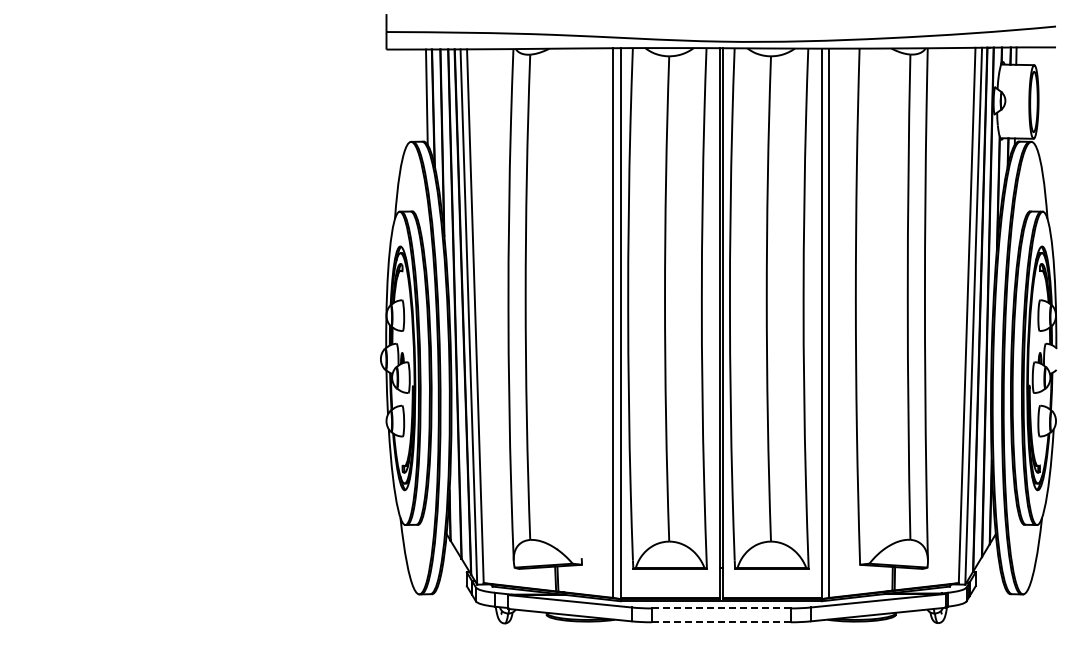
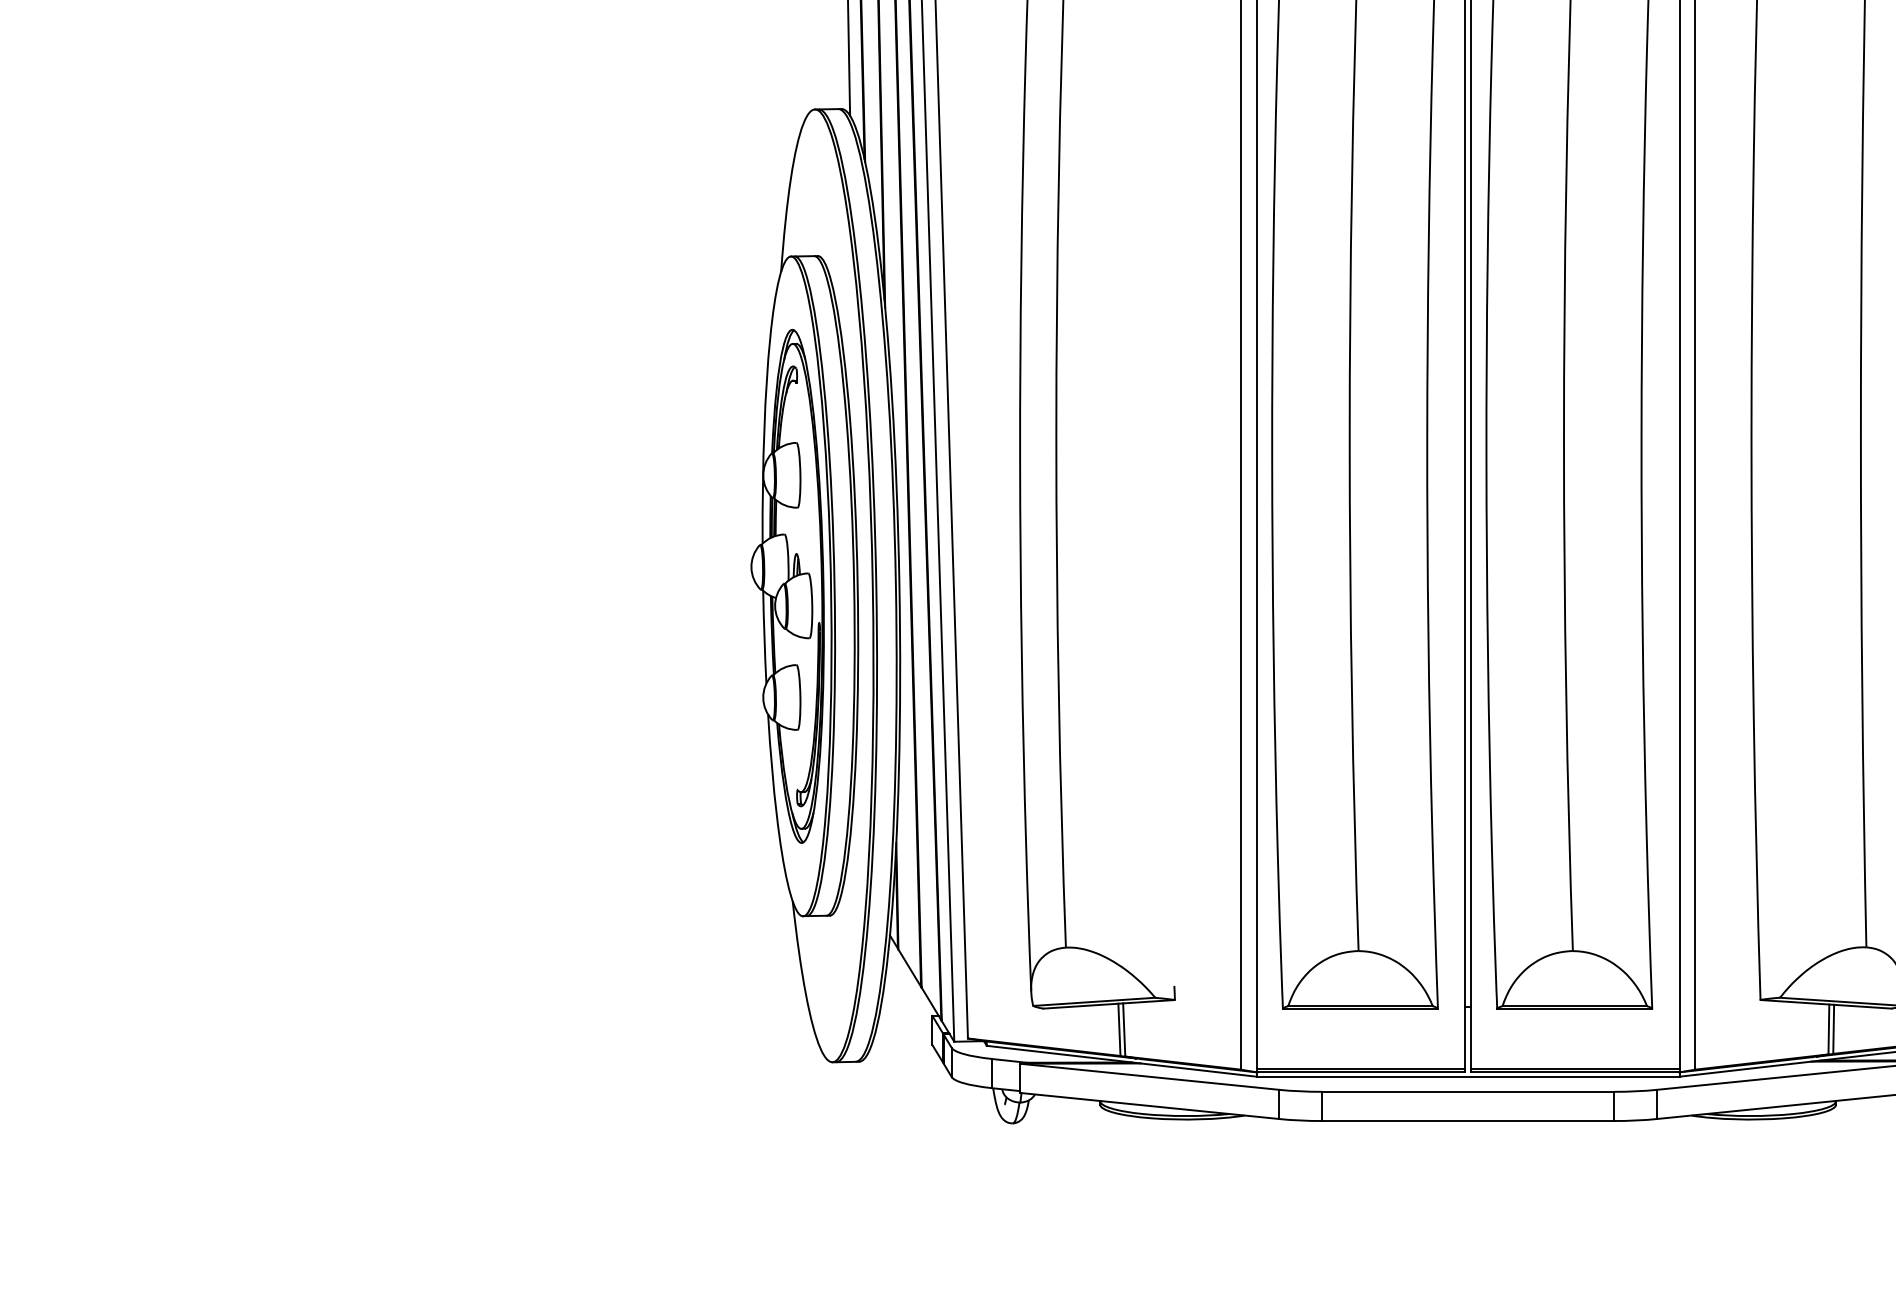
line: (721, 608) -> (1468, 1091), dashed -> solid
line: (720, 622) -> (1466, 1121), dashed -> solid

